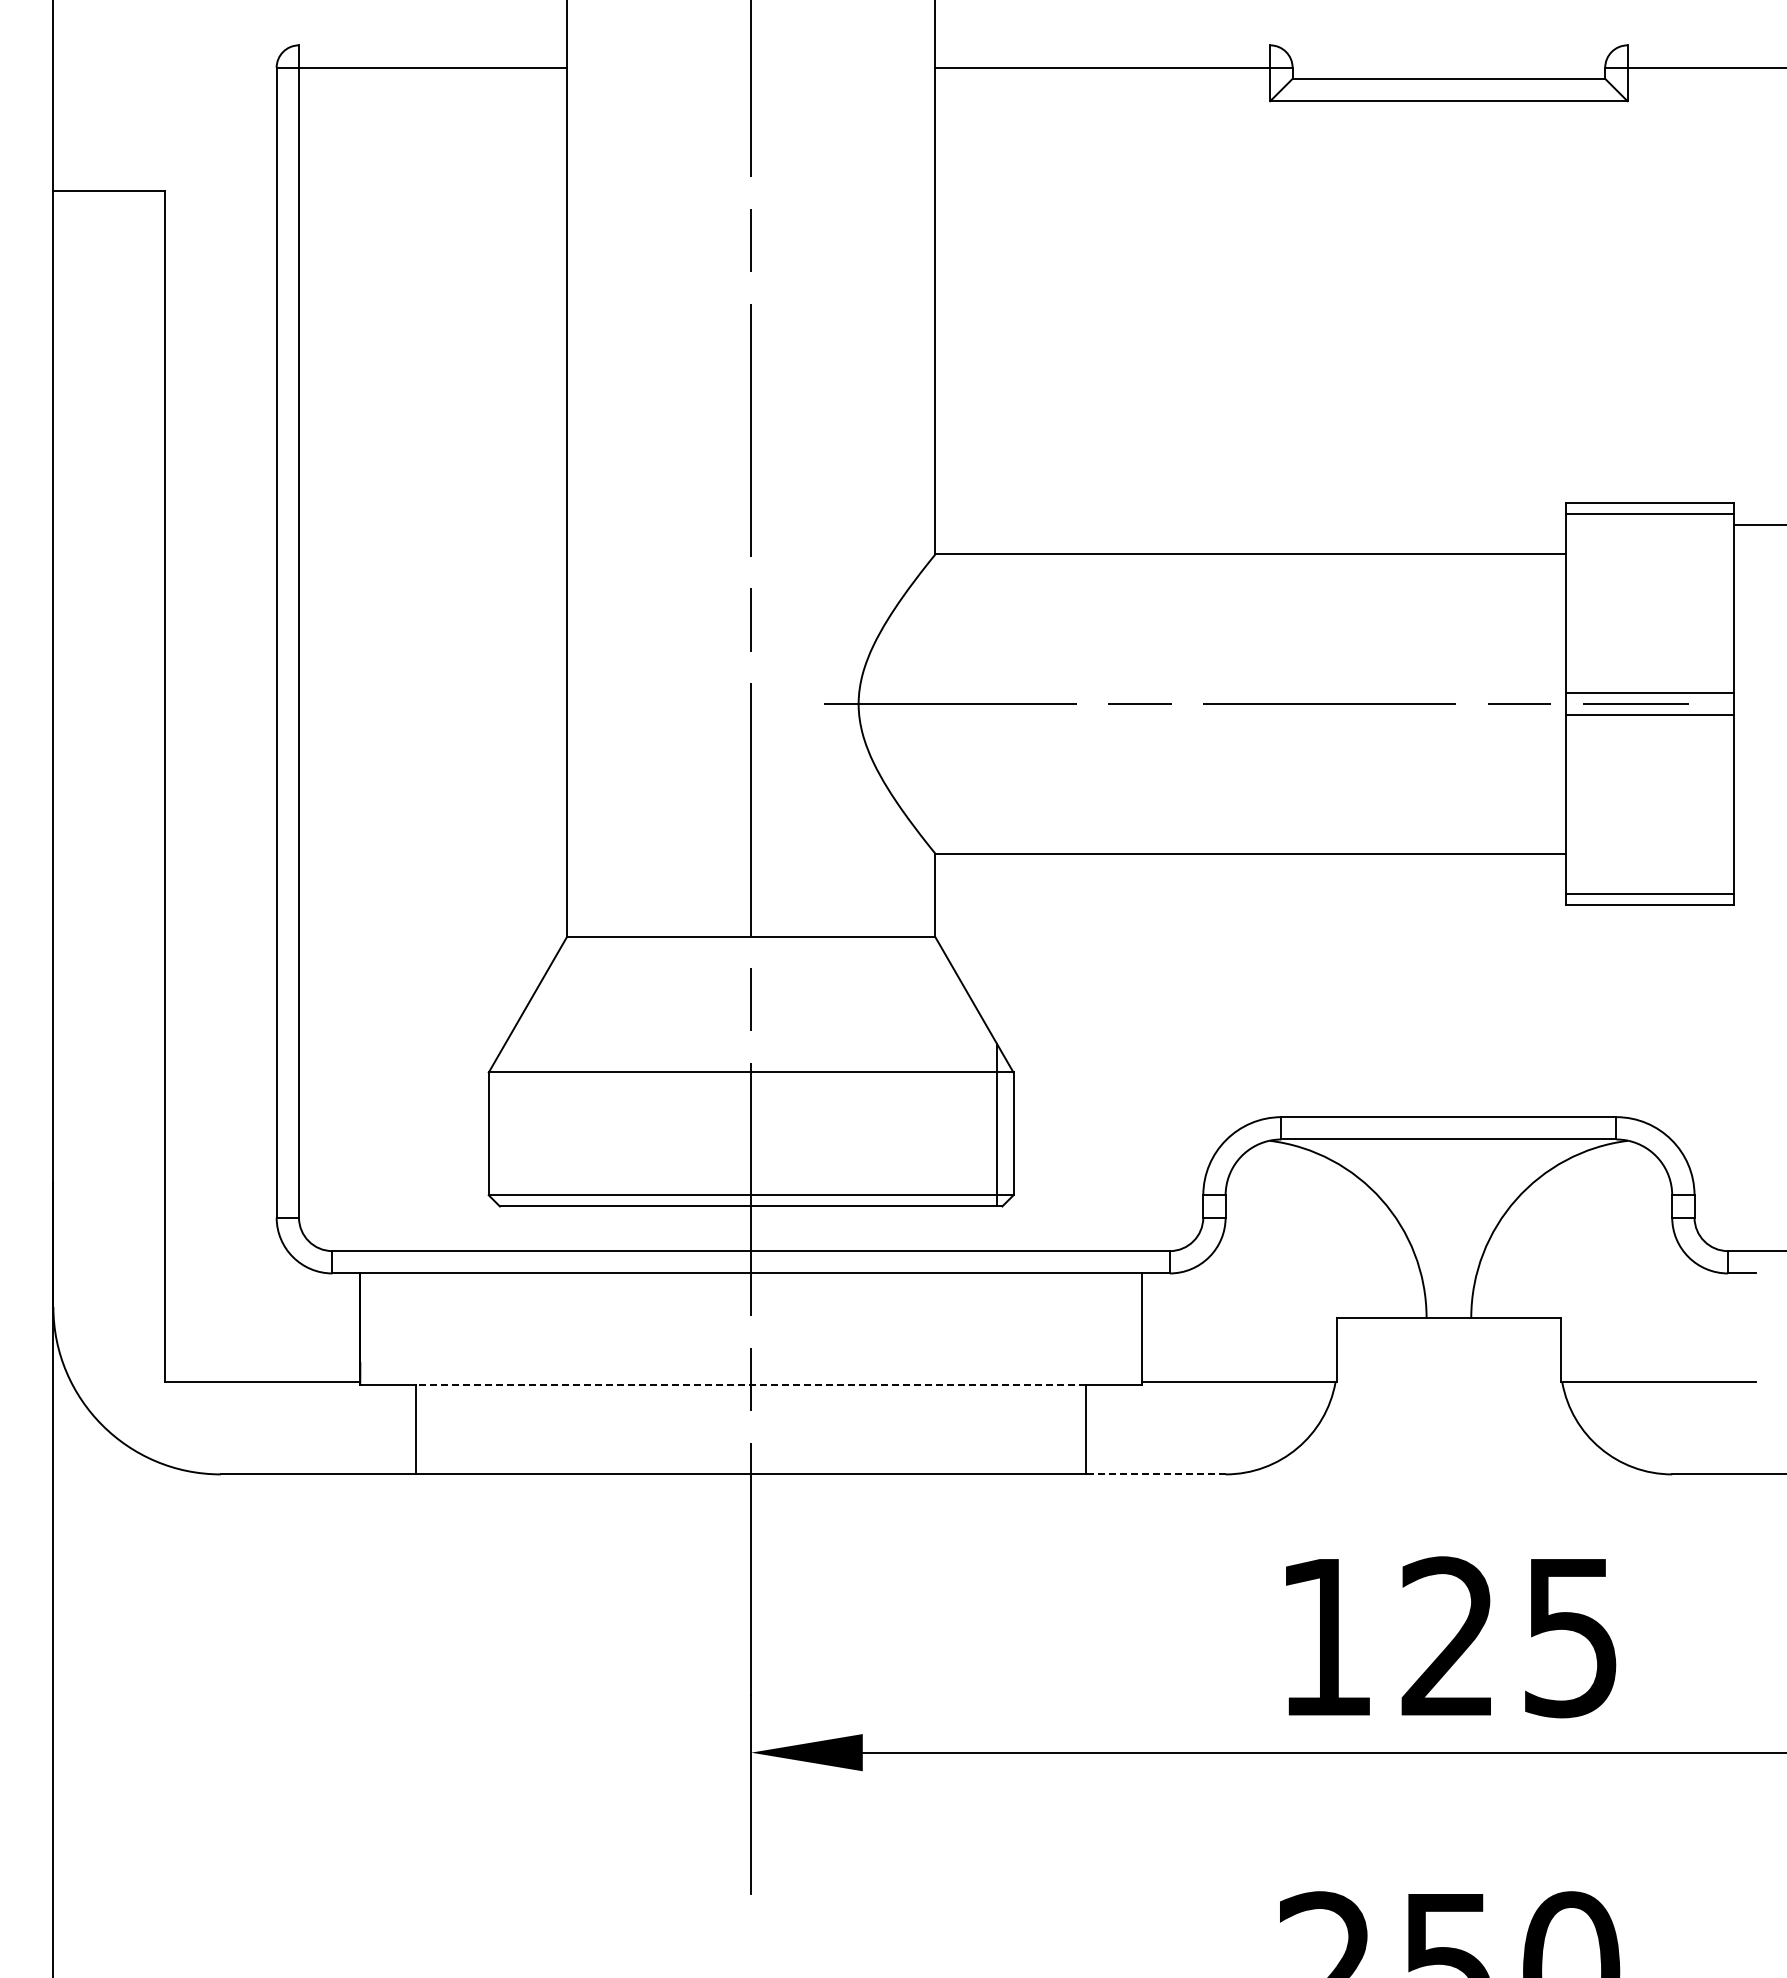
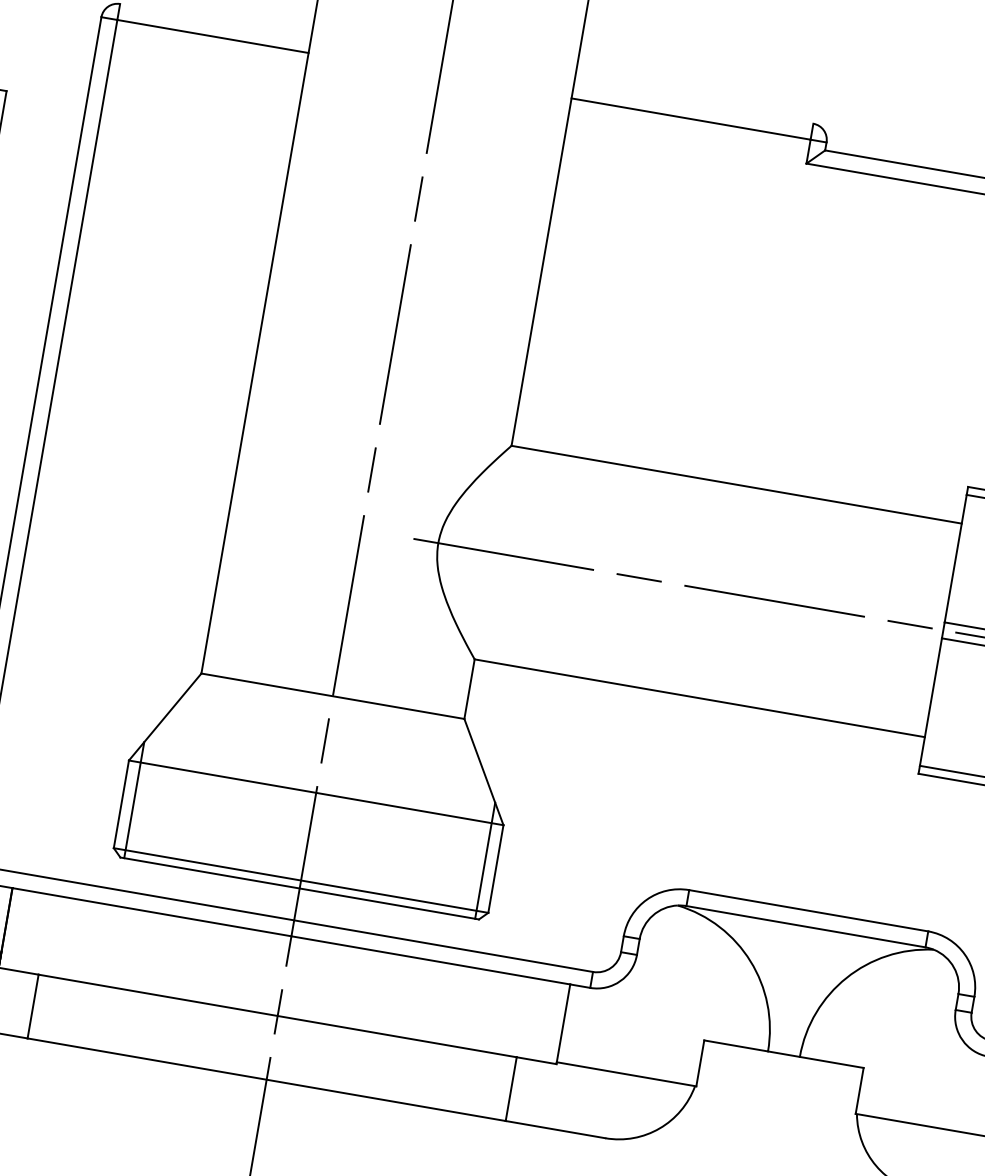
line: (505, 1124) -> (134, 799), added
line: (751, 1385) -> (277, 1016), dashed -> solid
line: (1155, 1474) -> (555, 1129), dashed -> solid

